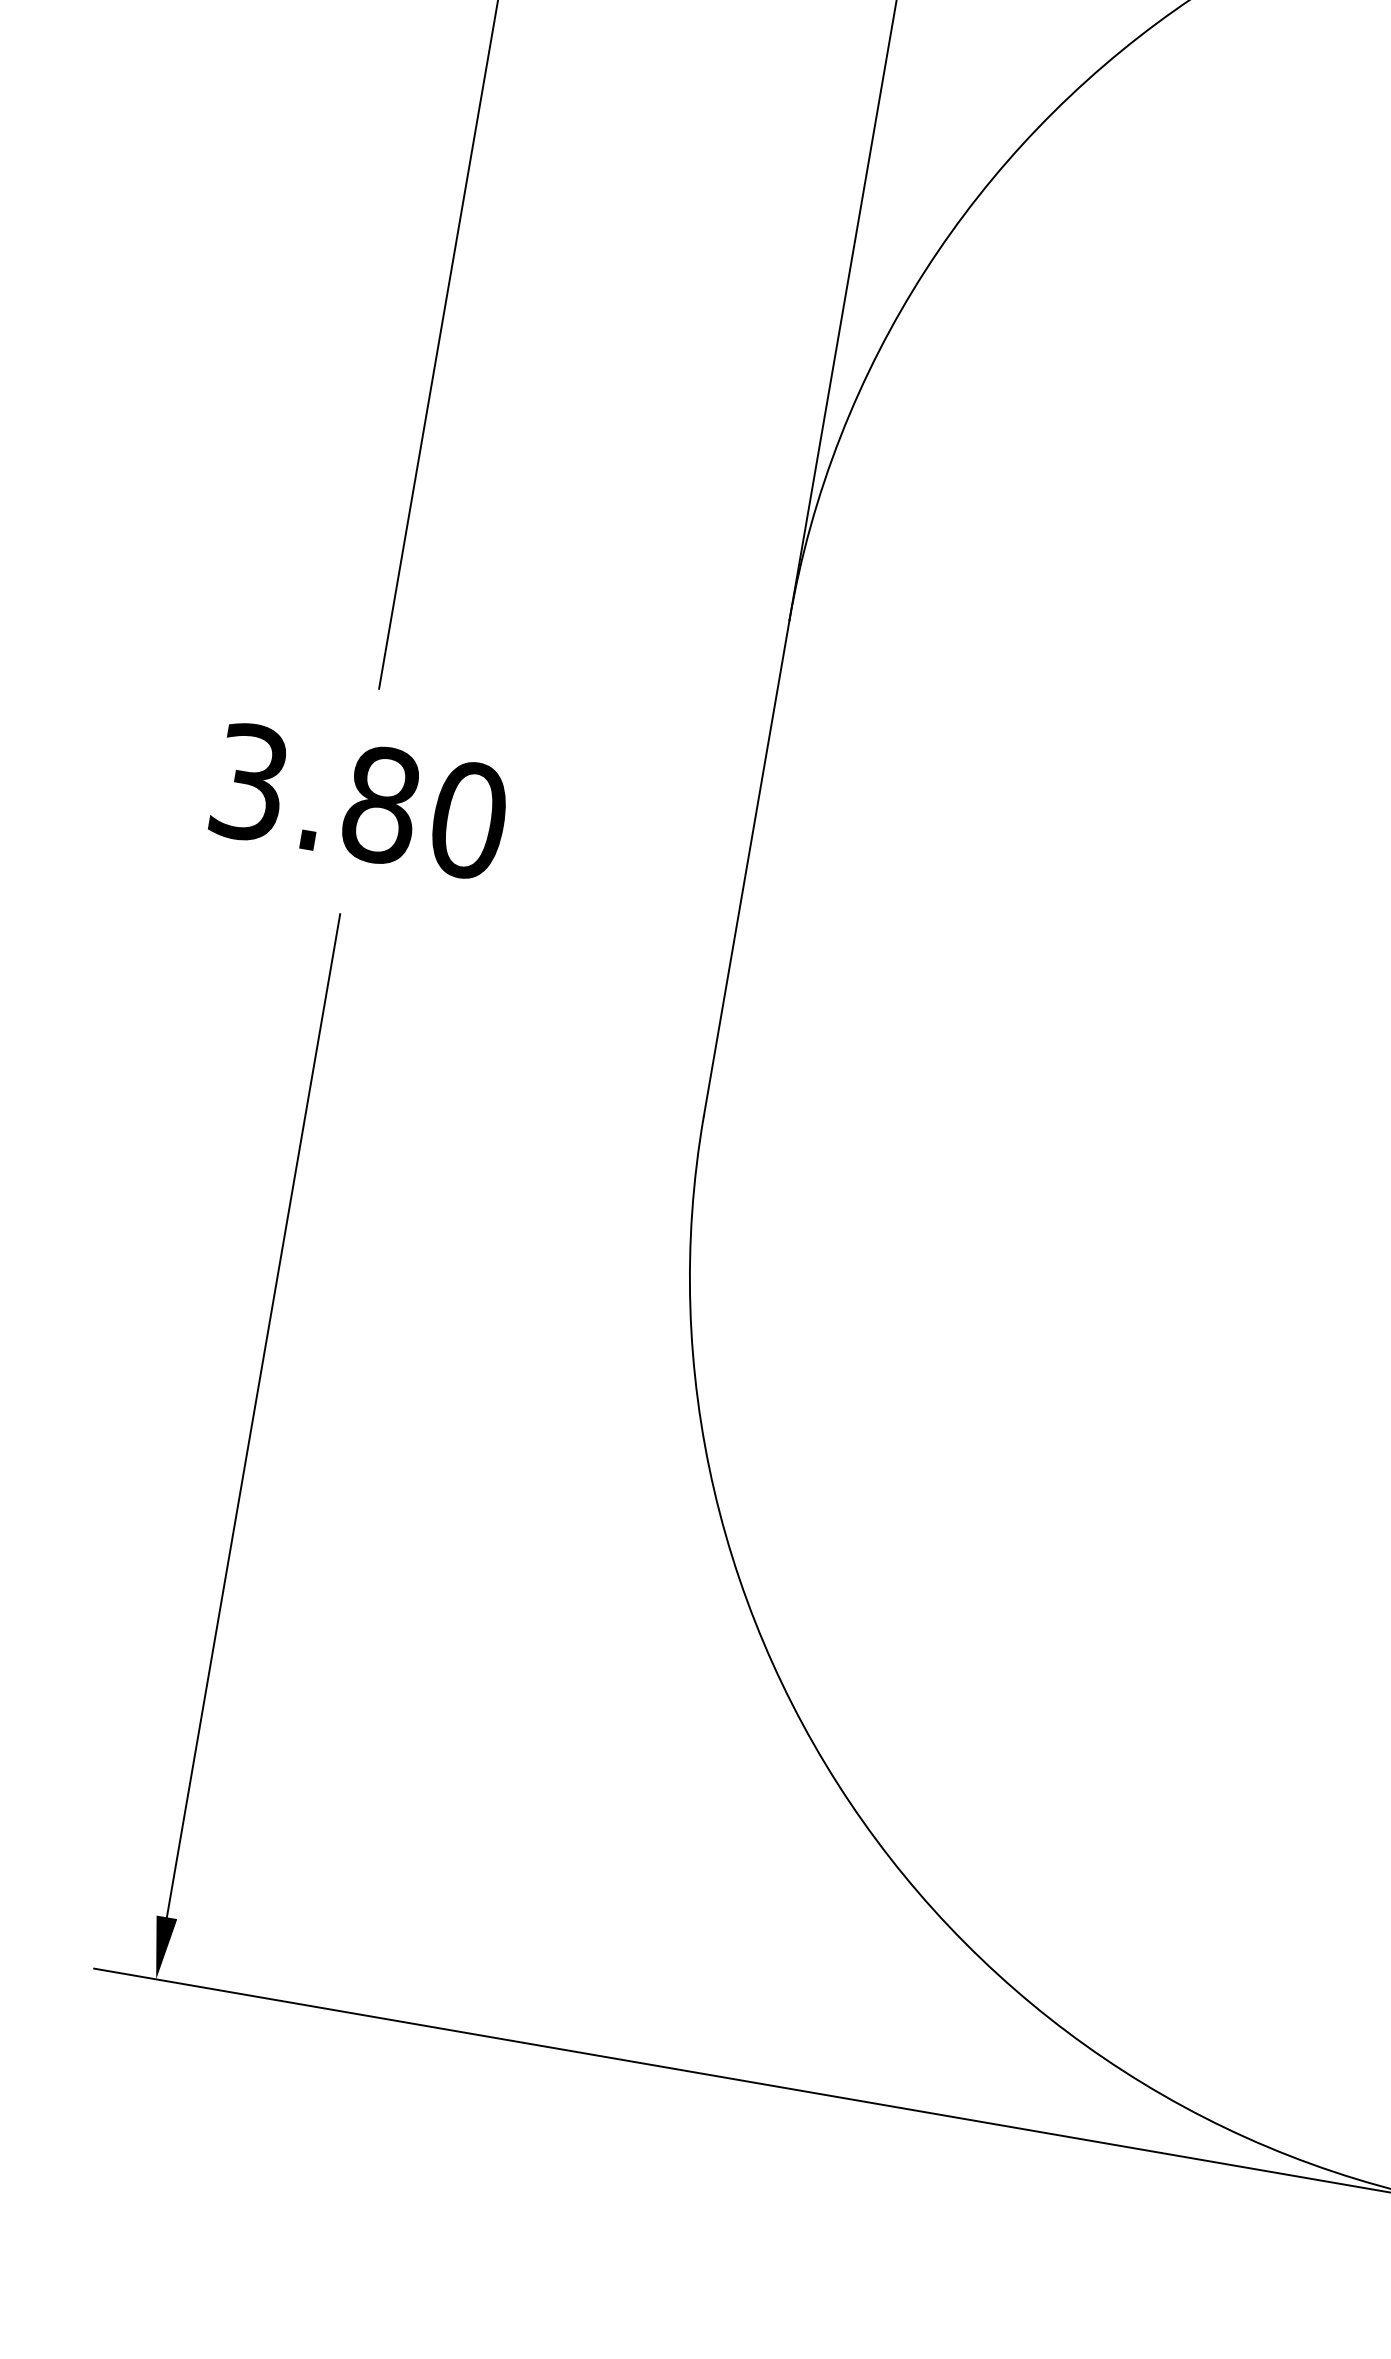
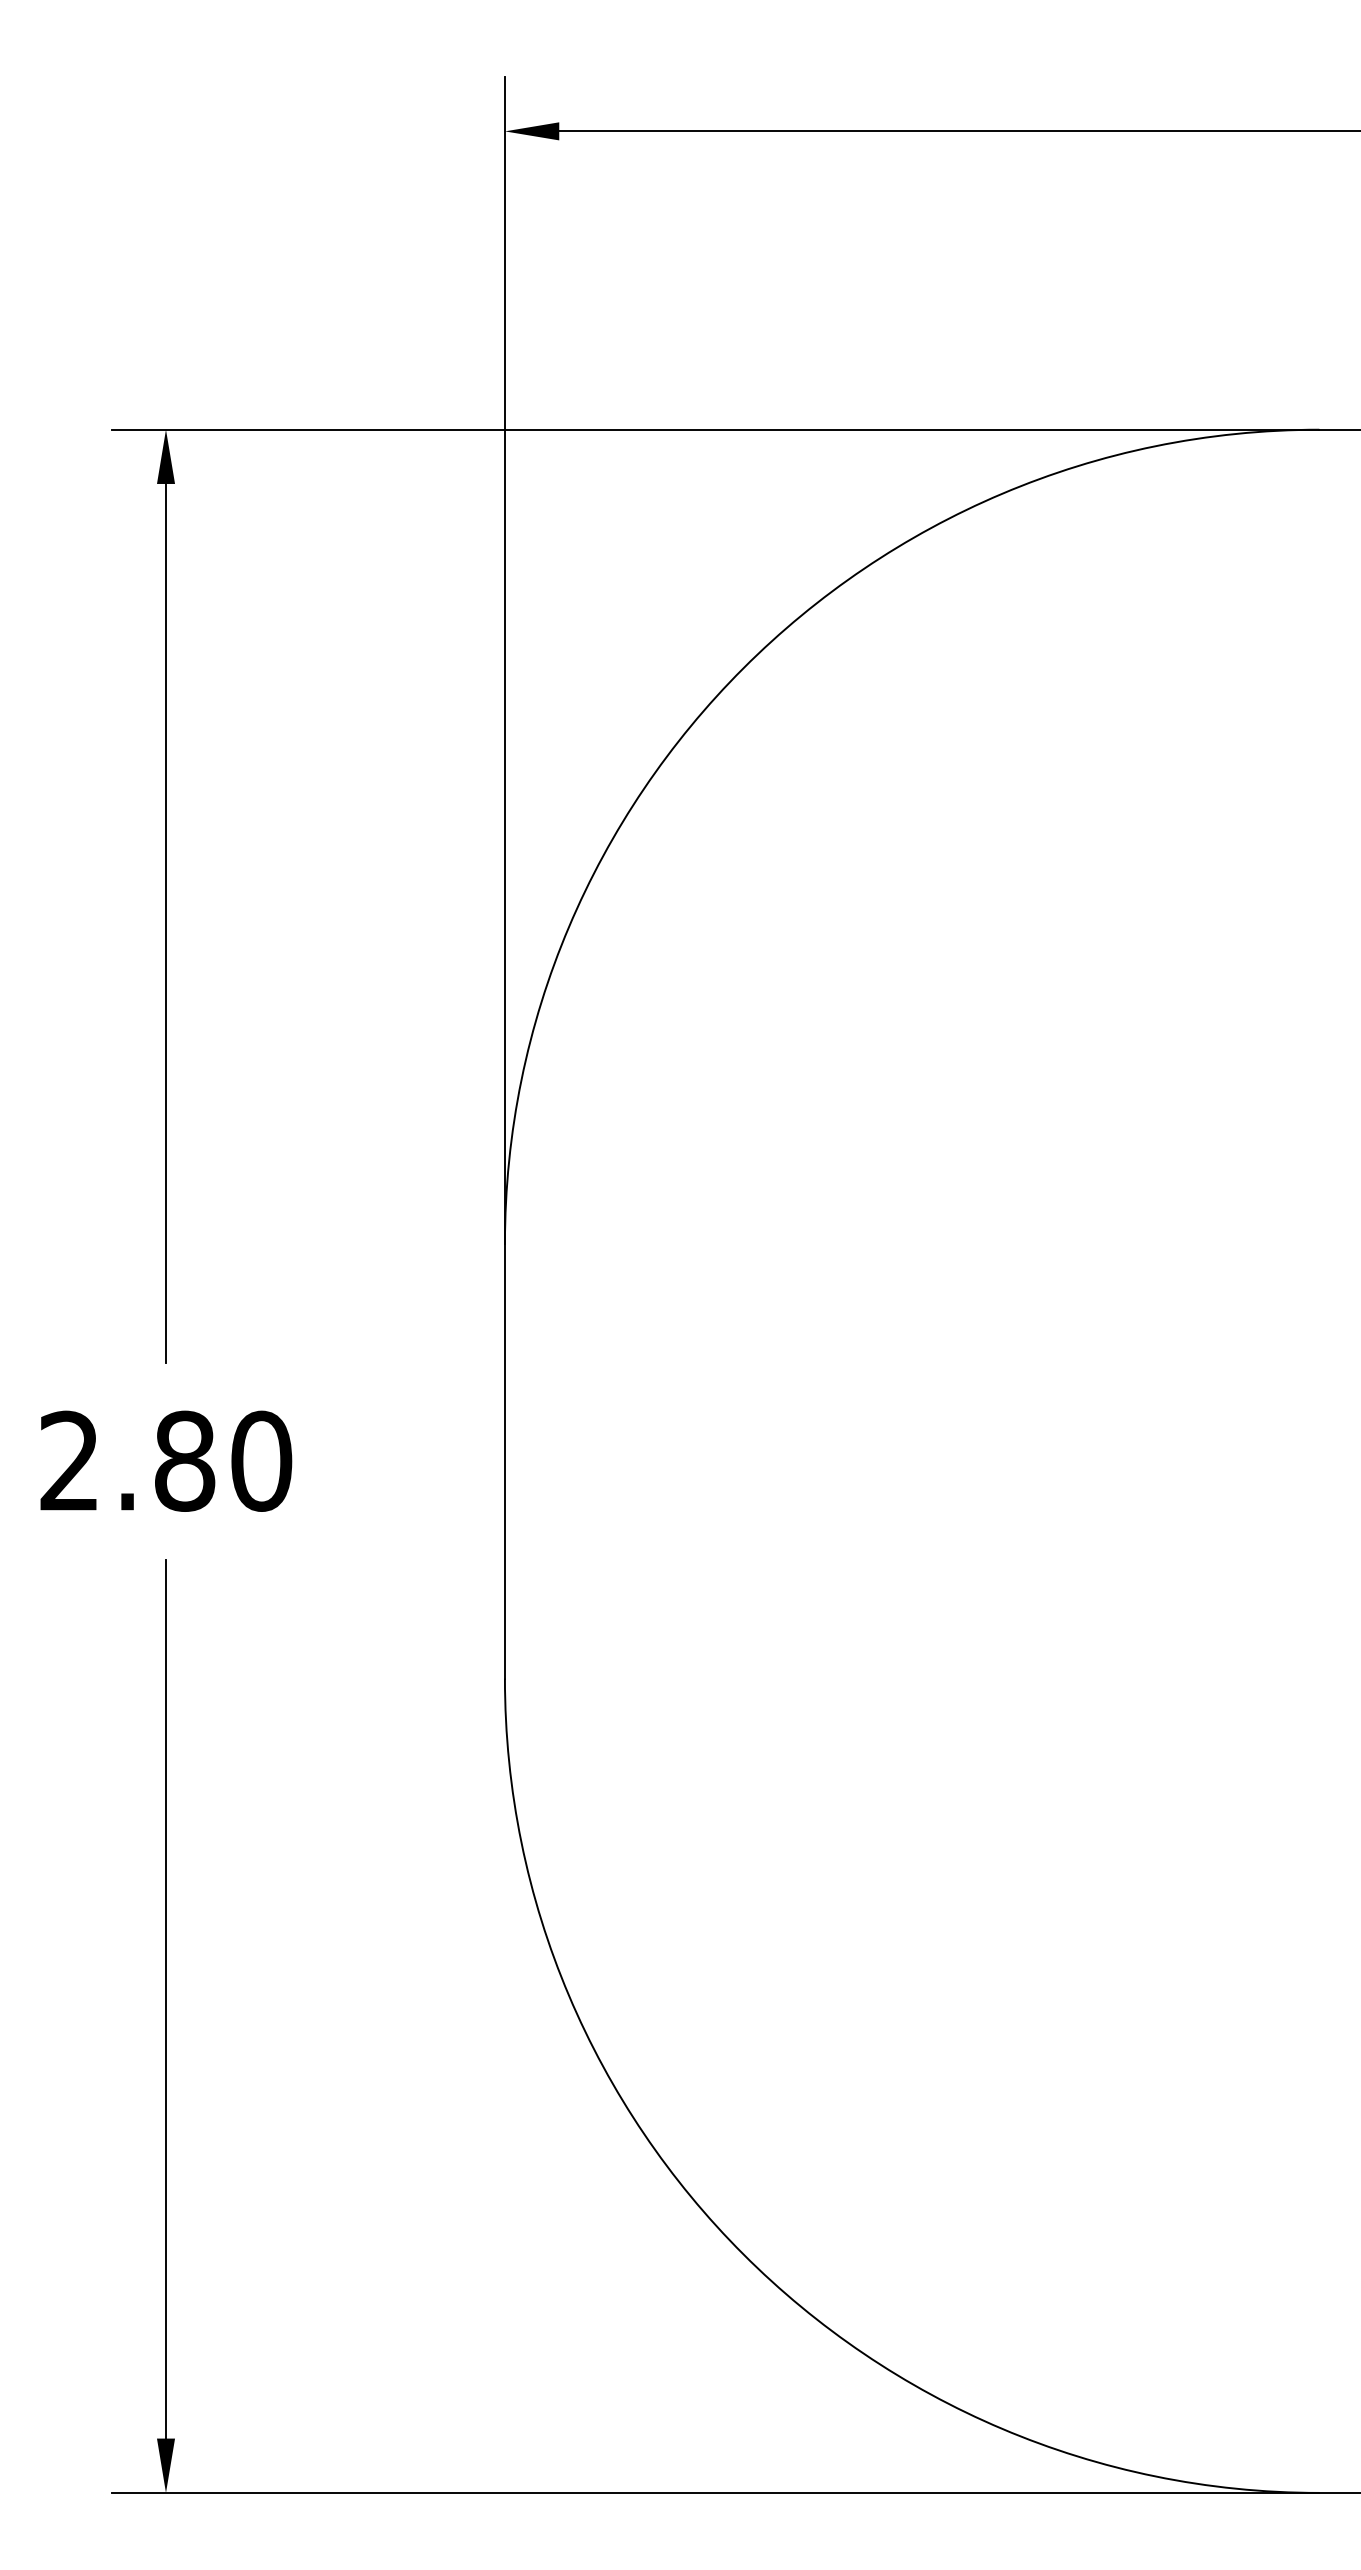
text: (249, 781) -> (69, 1460), 3.80 -> 2.80

